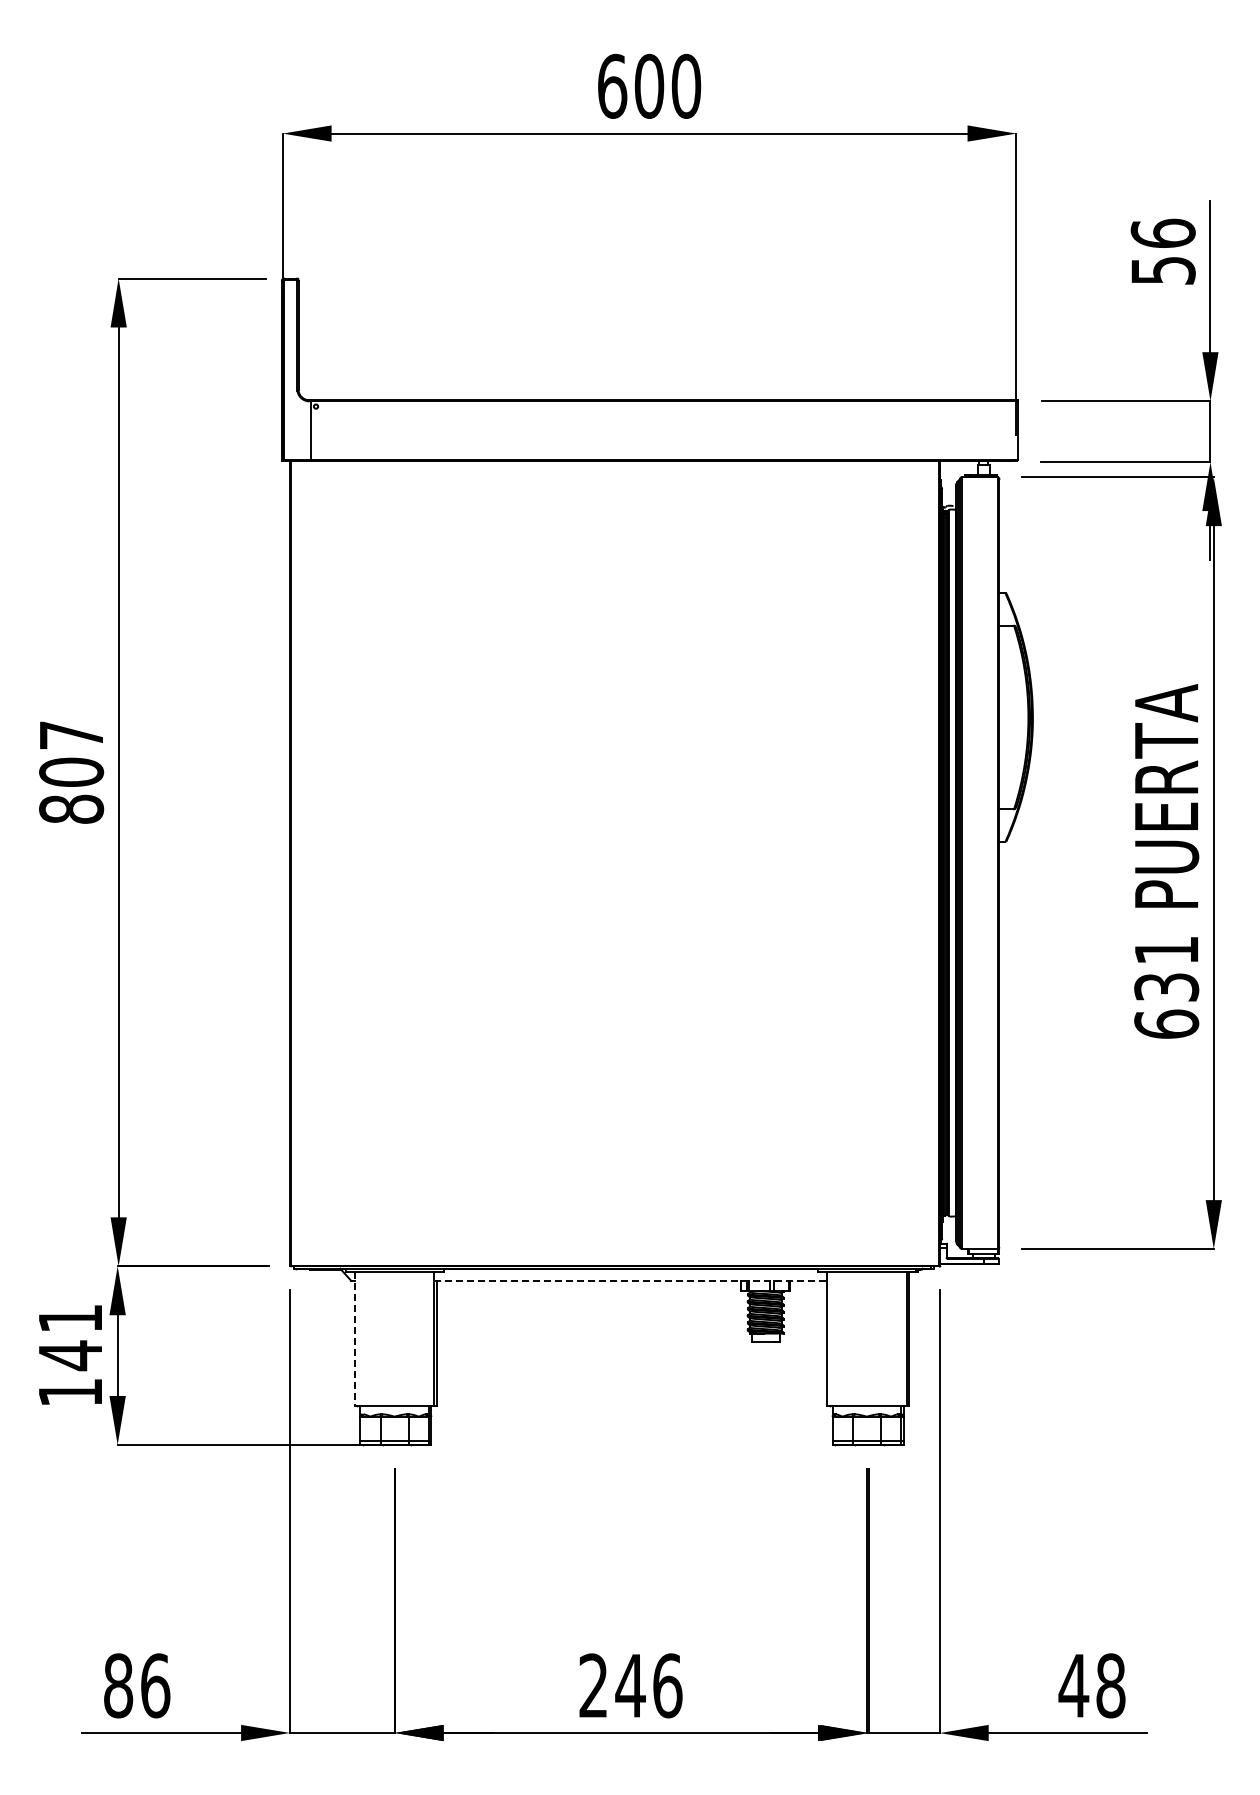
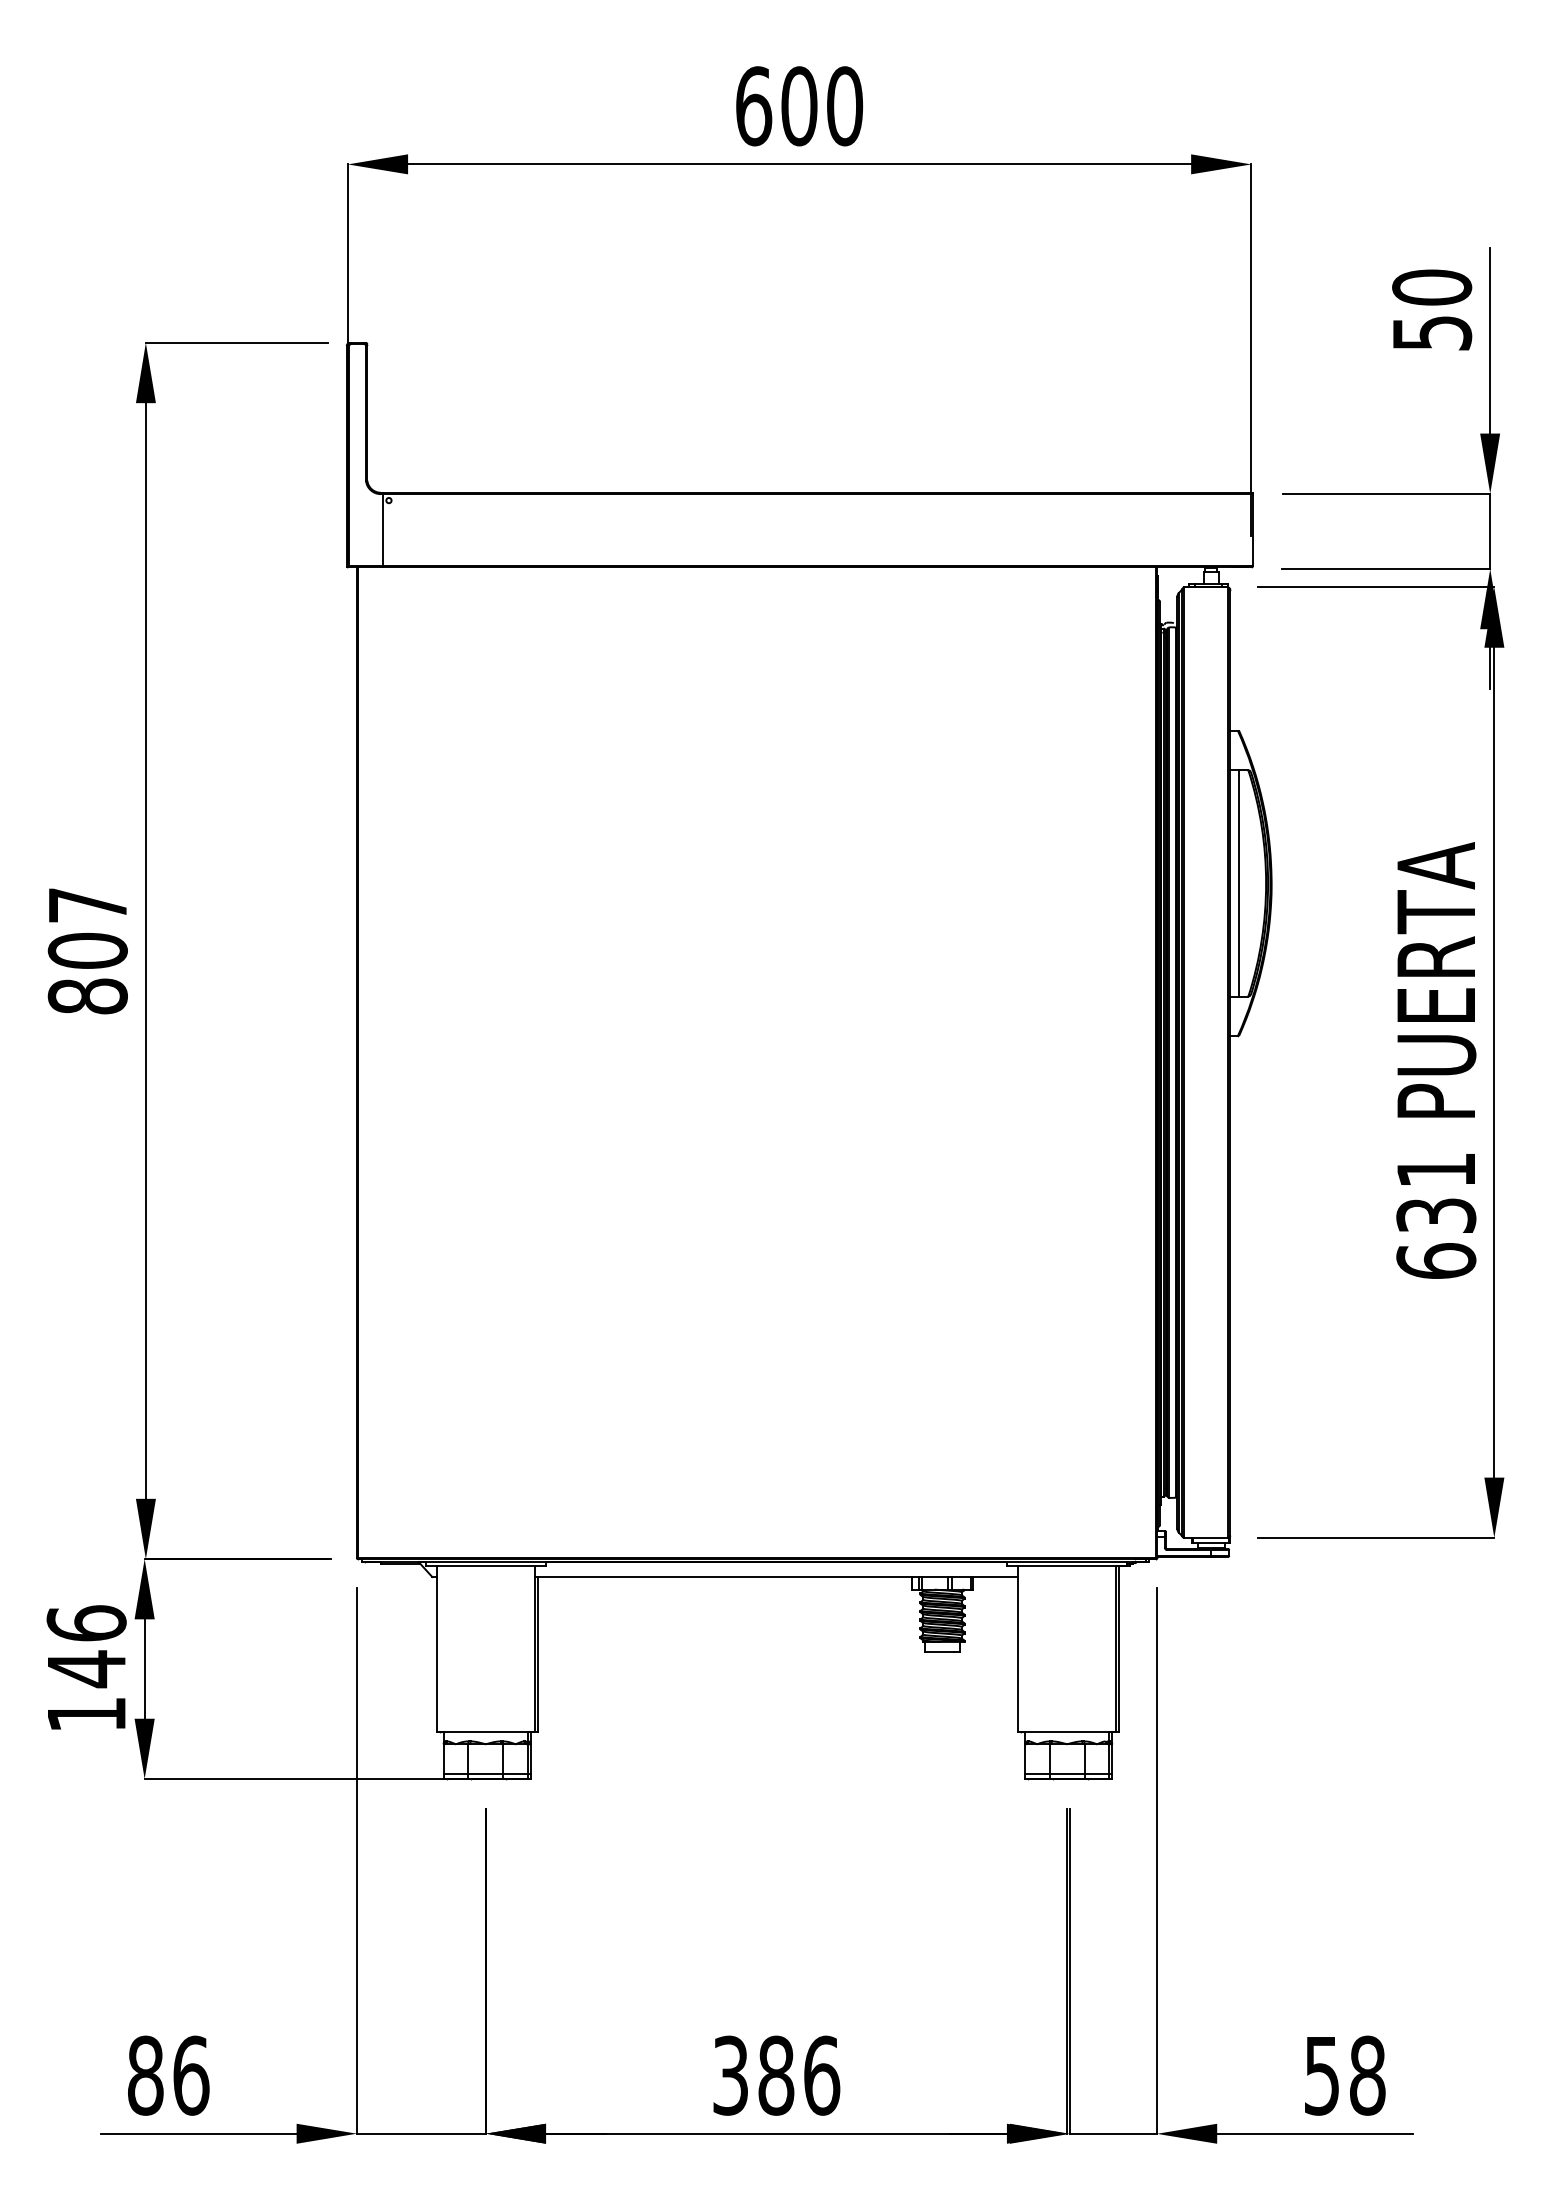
text: (1162, 233) -> (1431, 287), 56 -> 50
line: (1006, 717) -> (1239, 883), added
line: (631, 1280) -> (777, 1576), dashed -> solid
text: (70, 1317) -> (86, 1622), 141 -> 146
line: (354, 1339) -> (436, 1649), dashed -> solid
text: (612, 1685) -> (753, 2075), 246 -> 386
text: (1073, 1686) -> (1321, 2076), 48 -> 58

